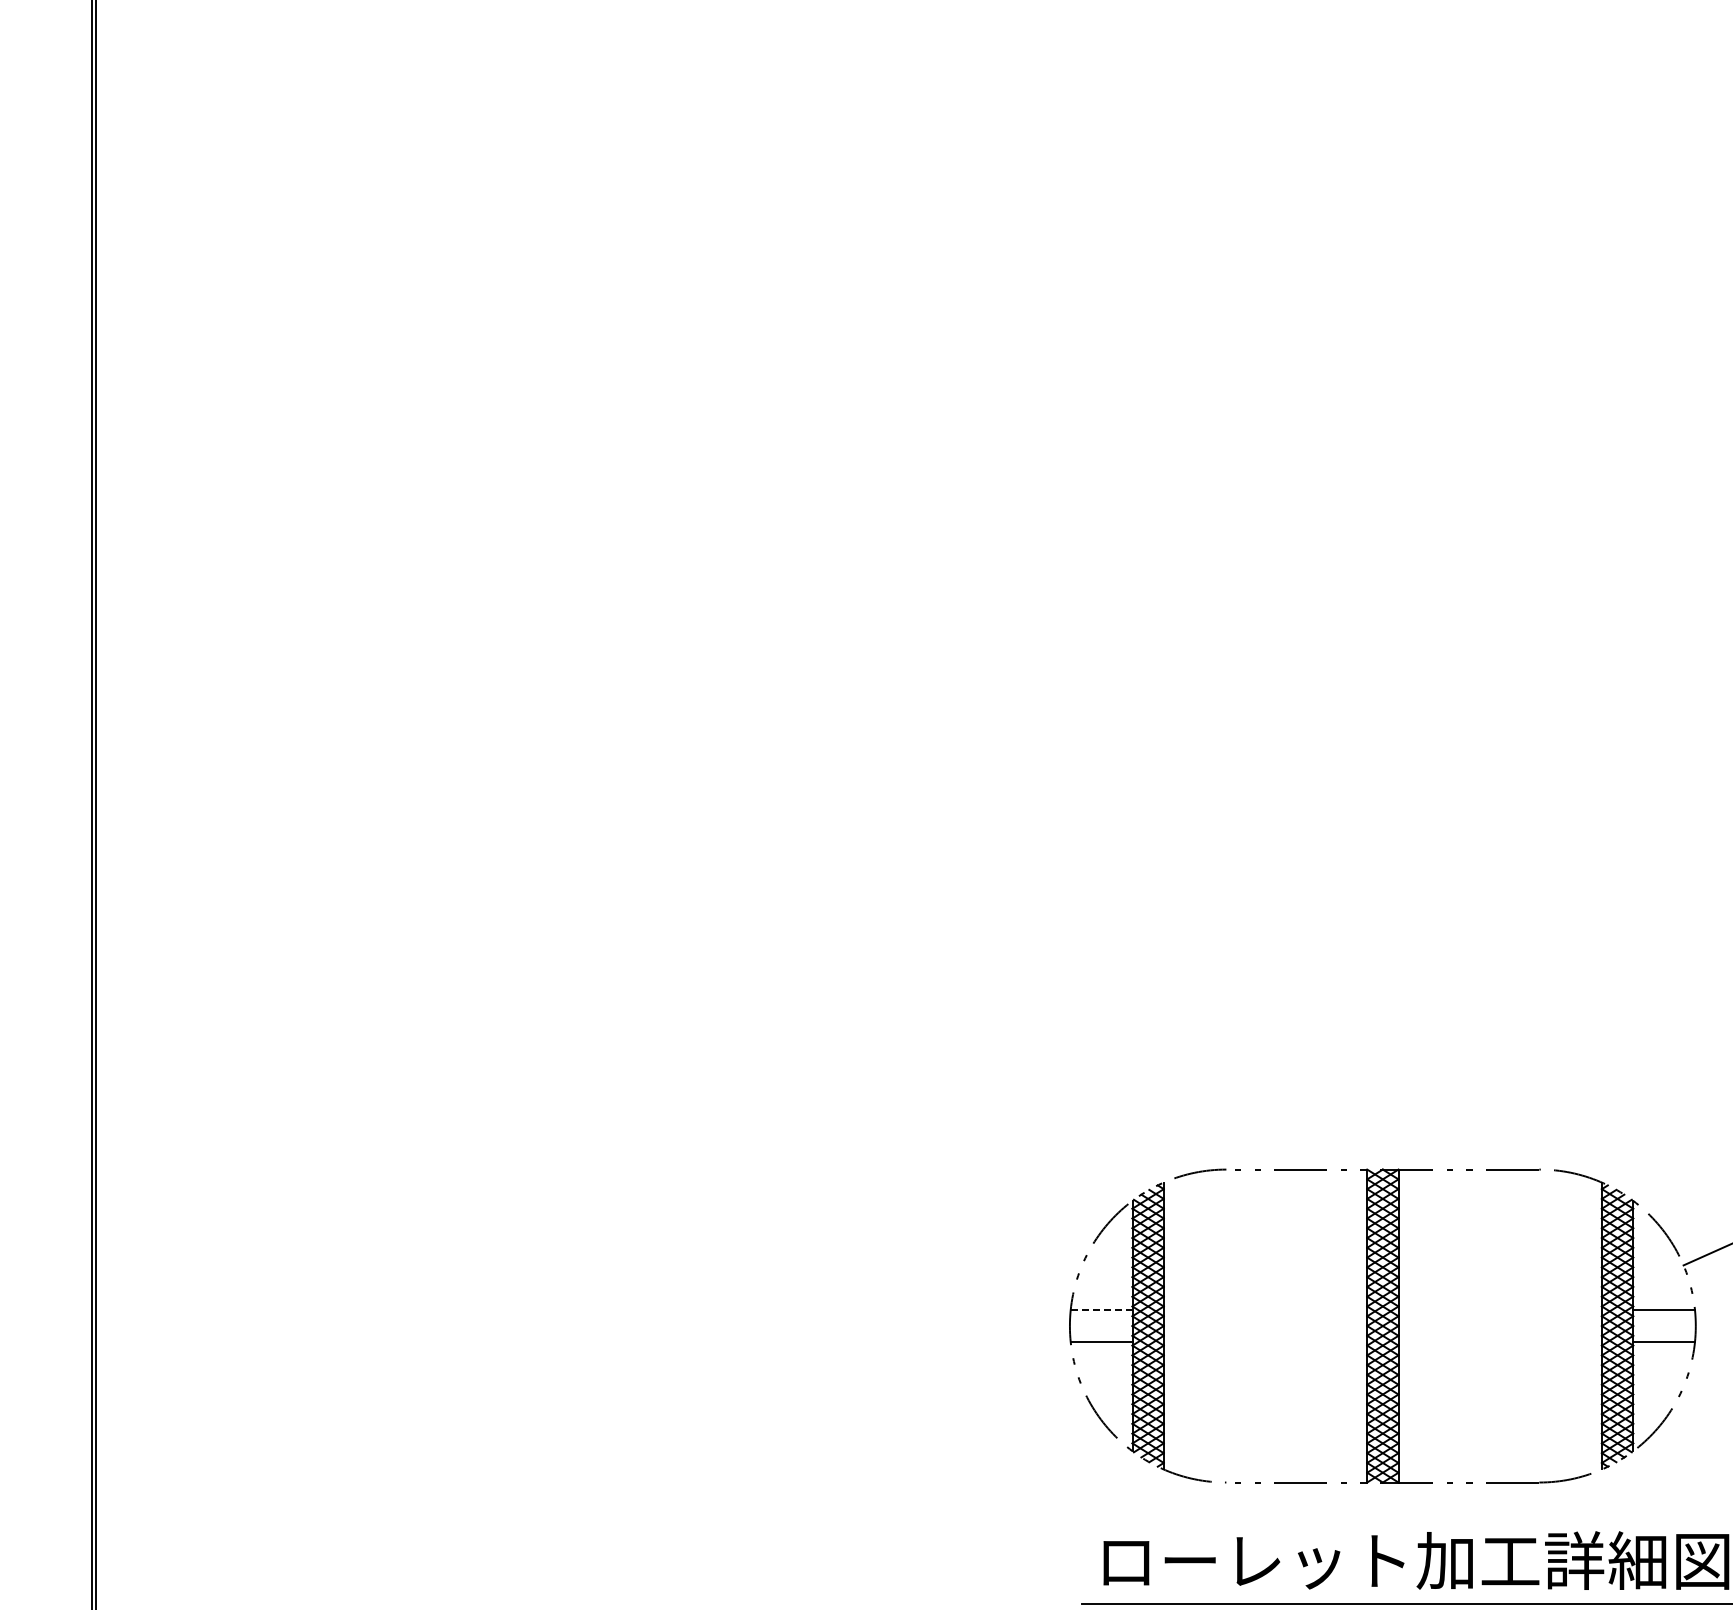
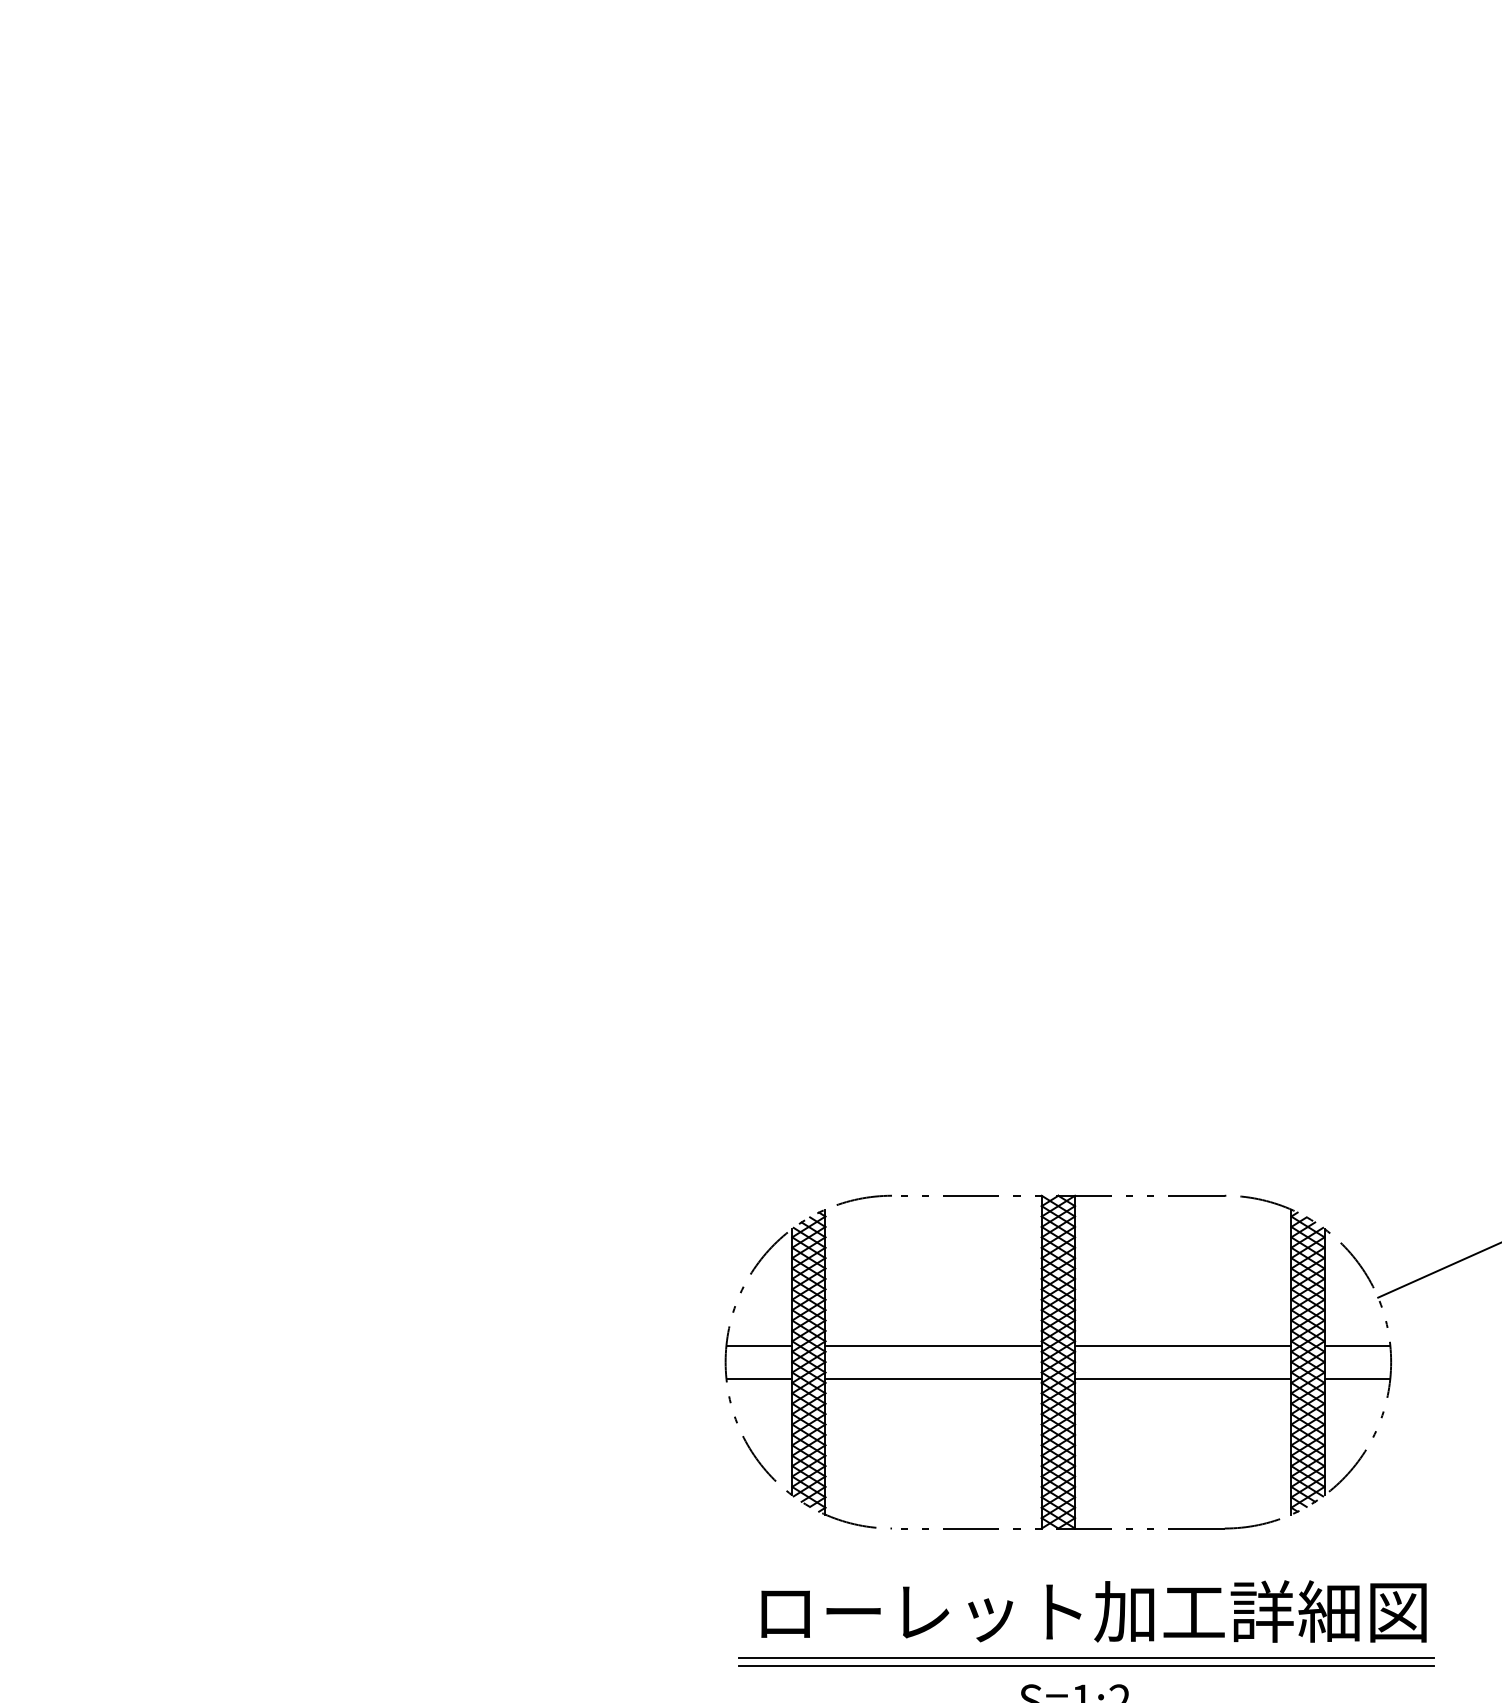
line: (1101, 1310) -> (759, 1345), dashed -> solid
line: (1265, 1310) -> (933, 1345), added
line: (1499, 1310) -> (1182, 1345), added
line: (1265, 1341) -> (933, 1378), added
line: (1499, 1341) -> (1182, 1378), added

